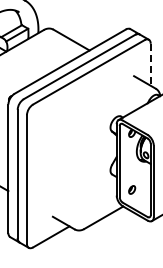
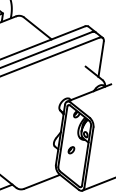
line: (150, 65) -> (100, 59), dashed -> solid
part: (132, 189) -> (71, 149), moved

